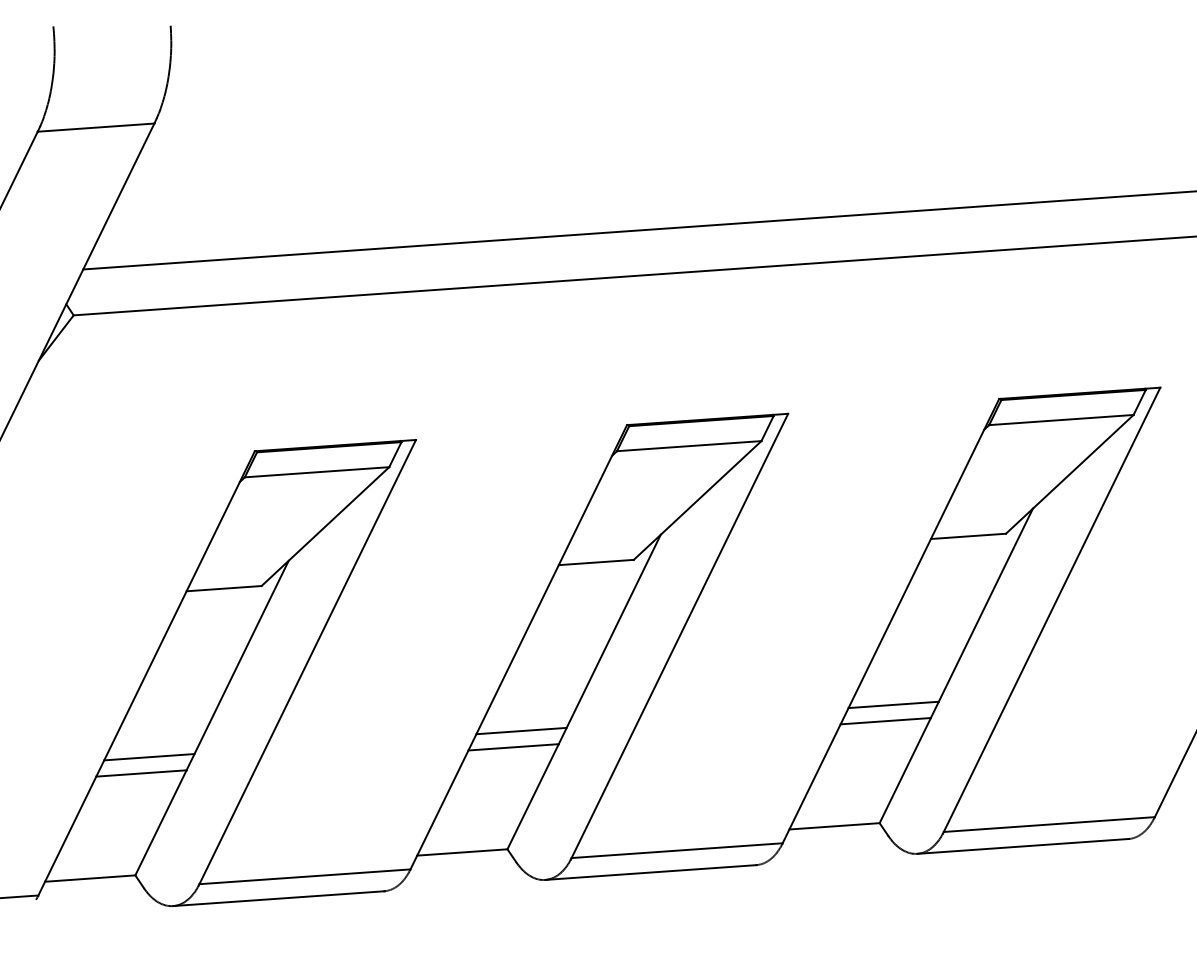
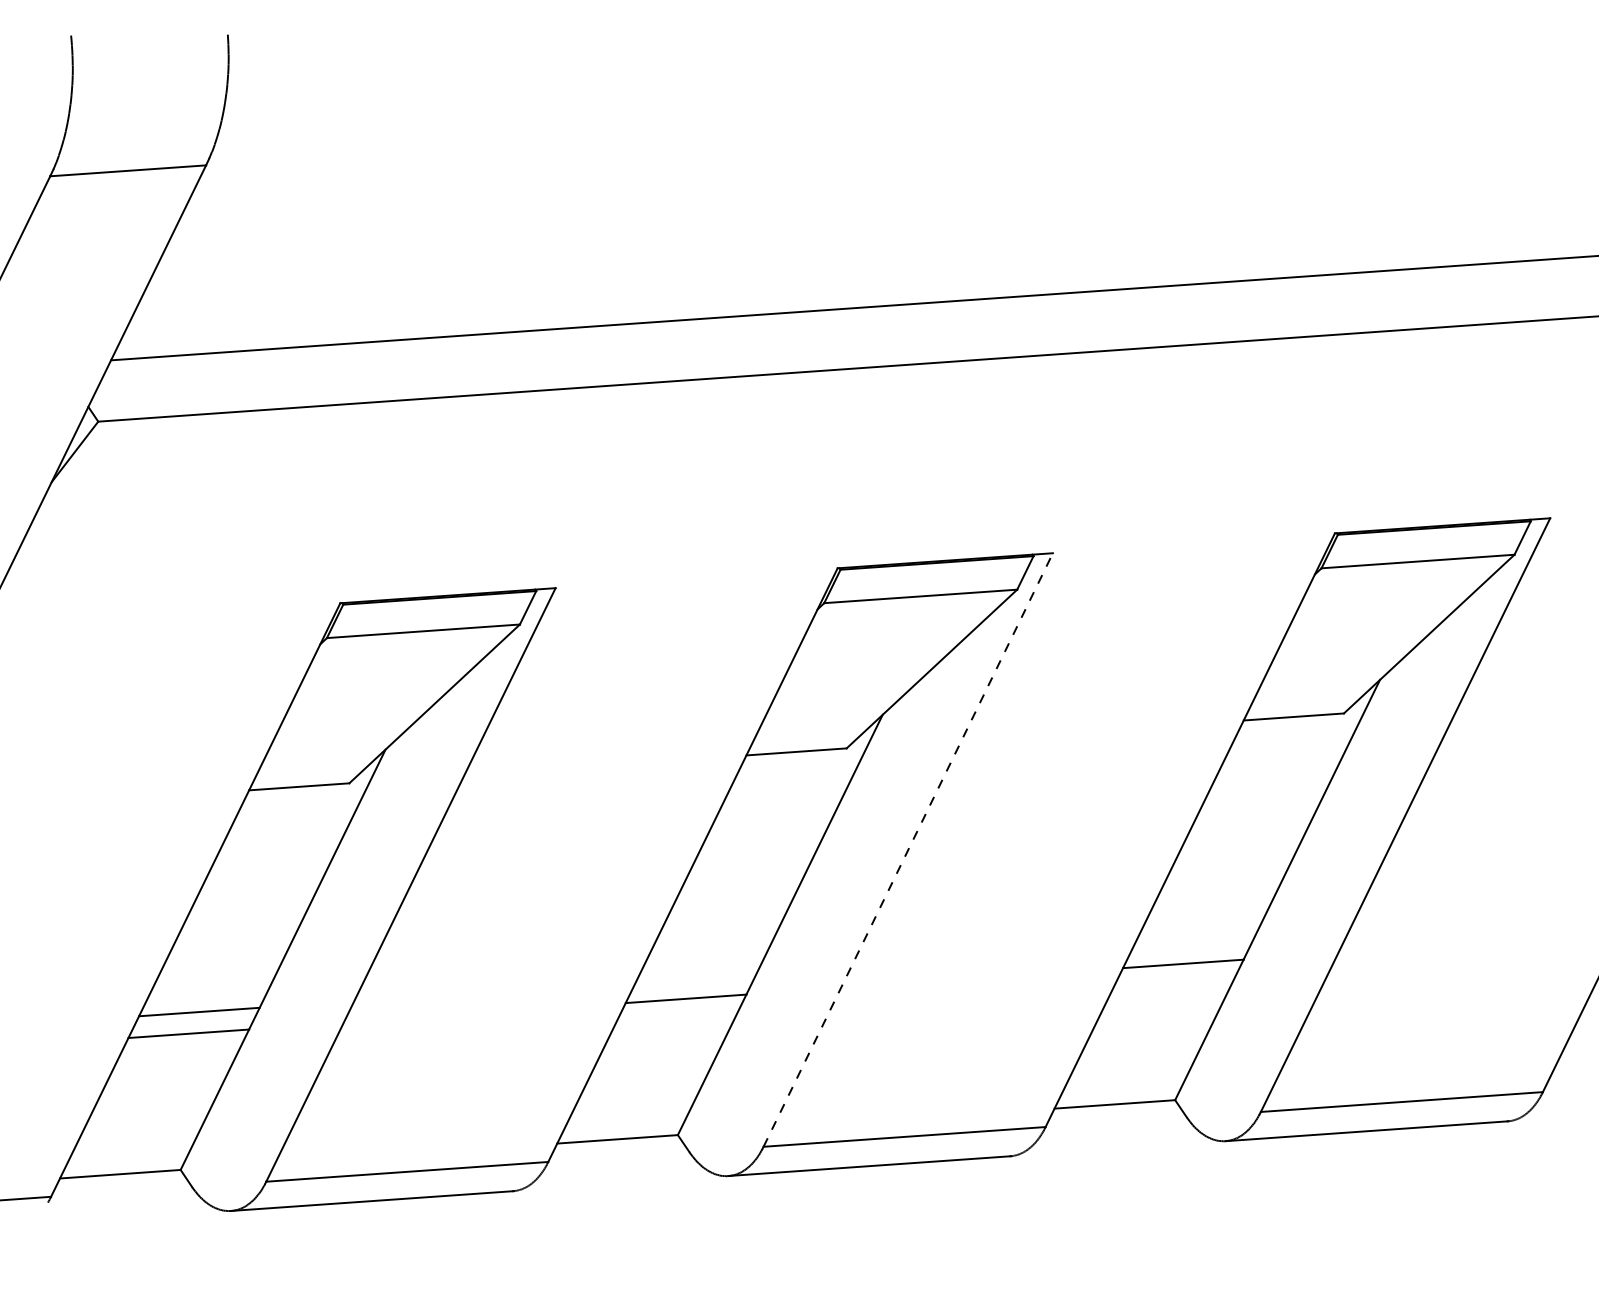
line: (680, 635) -> (908, 849), solid -> dashed
line: (893, 704) -> (1193, 941), removed
line: (521, 730) -> (696, 976), removed

